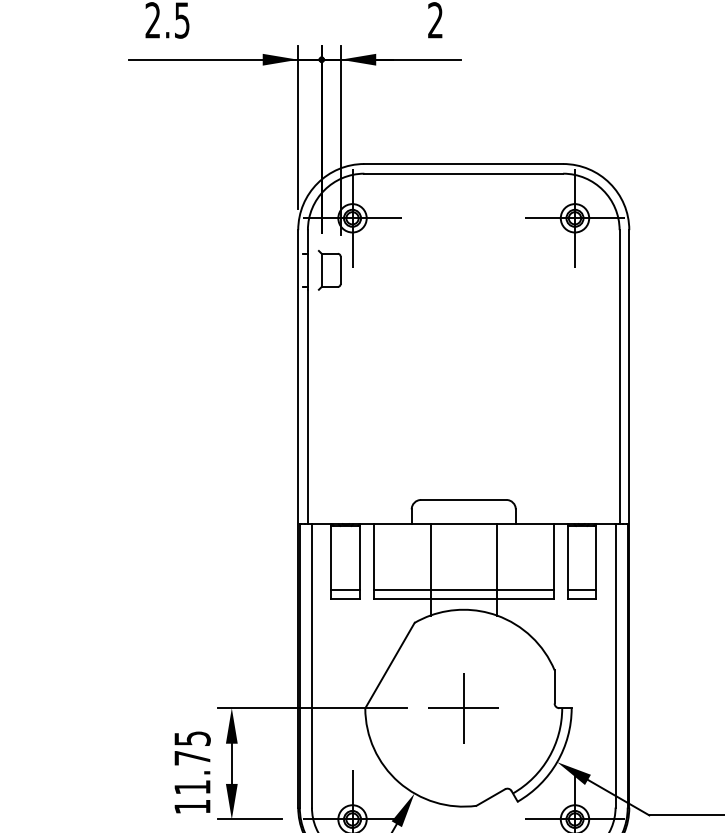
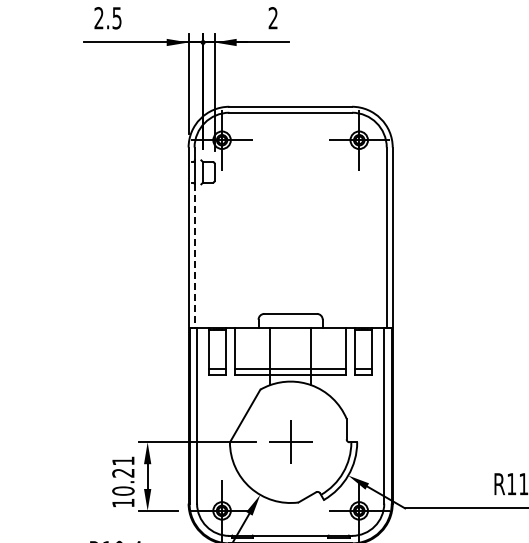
line: (307, 406) -> (194, 256), solid -> dashed
text: (192, 762) -> (123, 475), 11.75 -> 10.21

